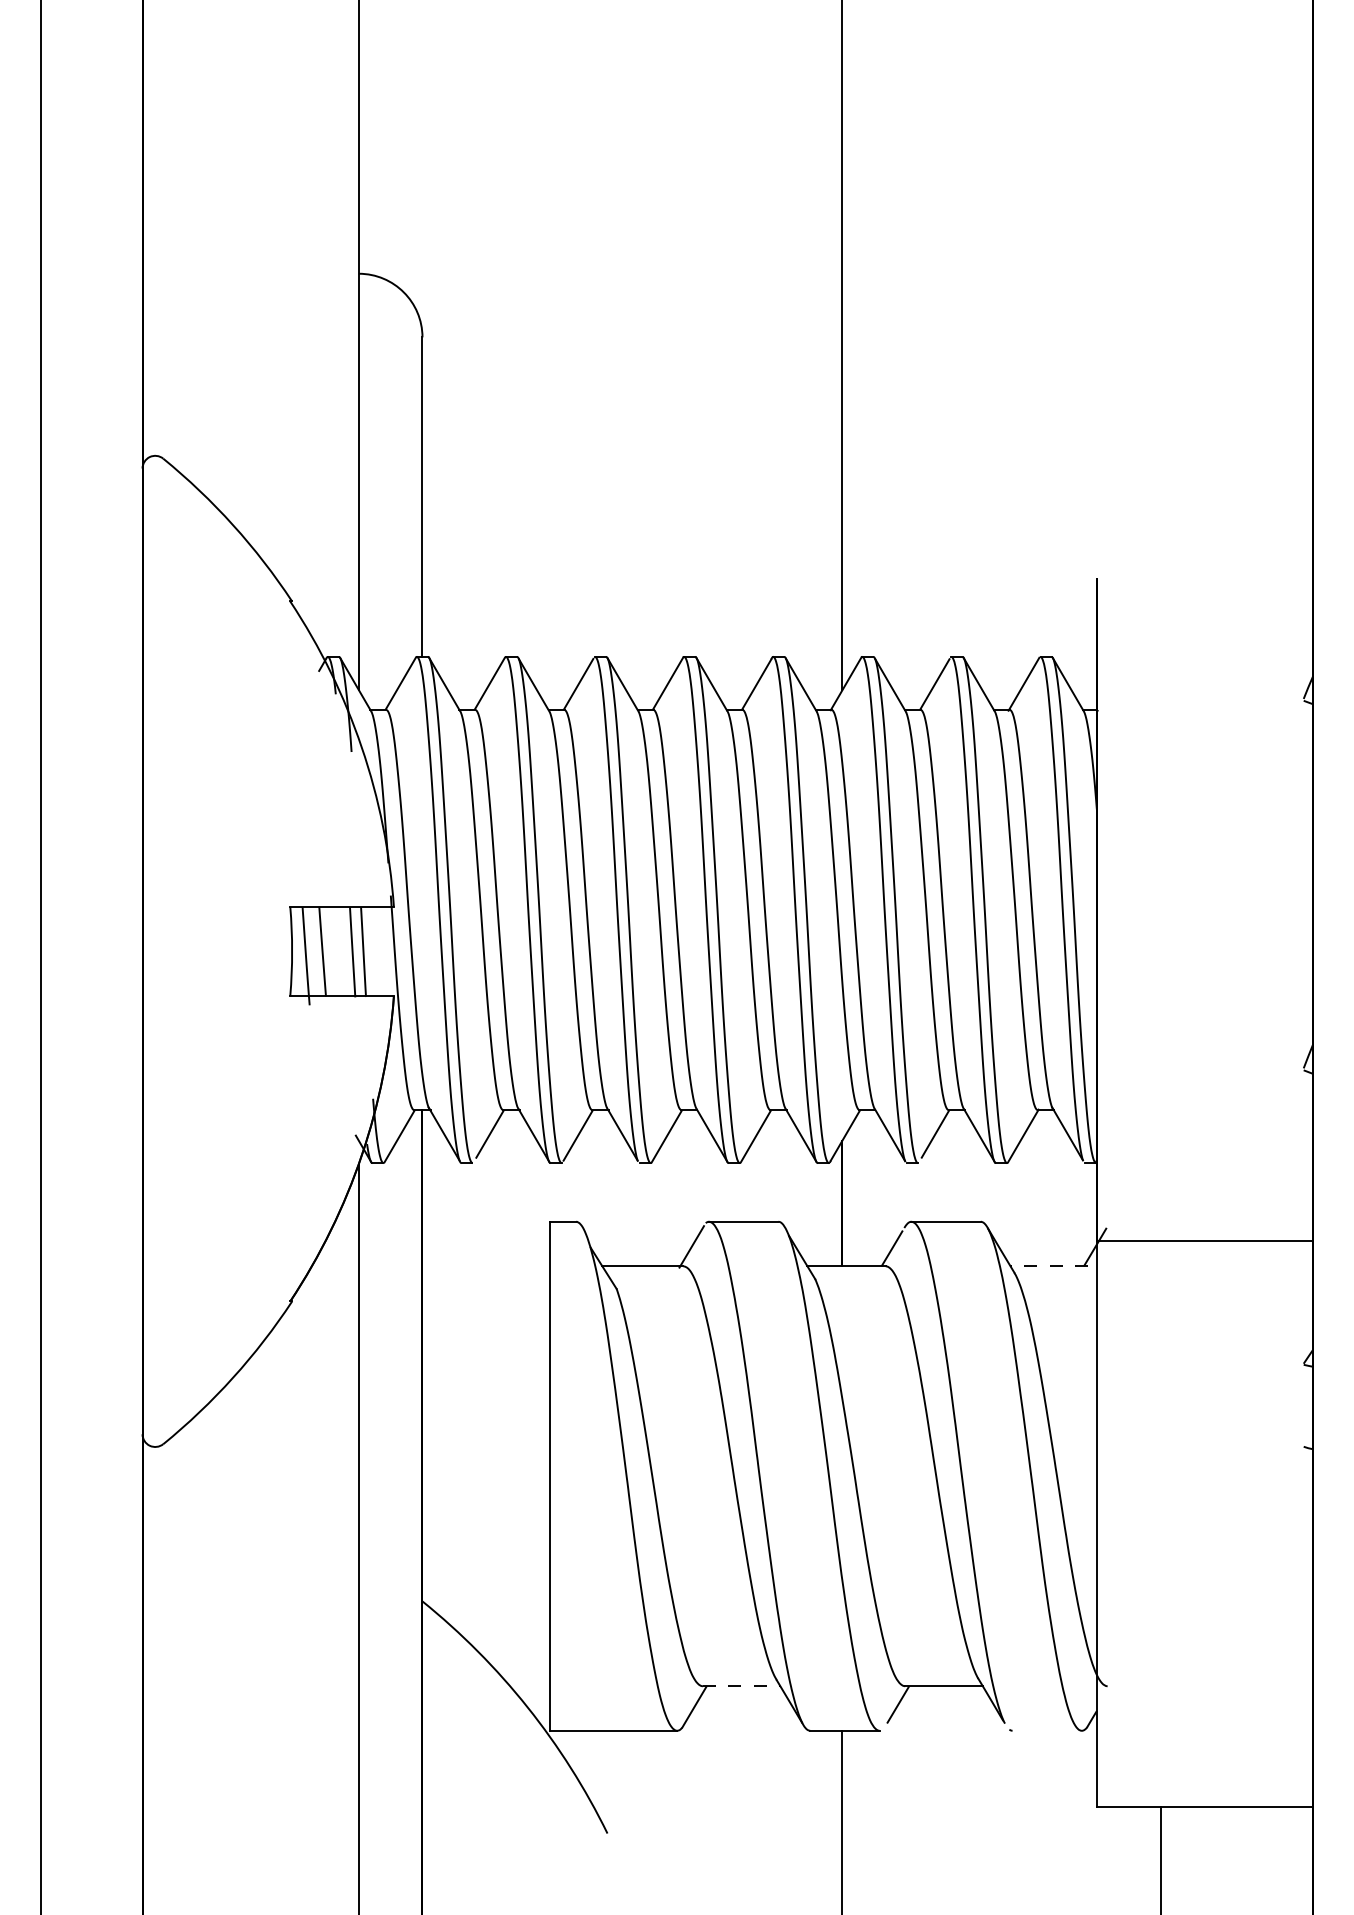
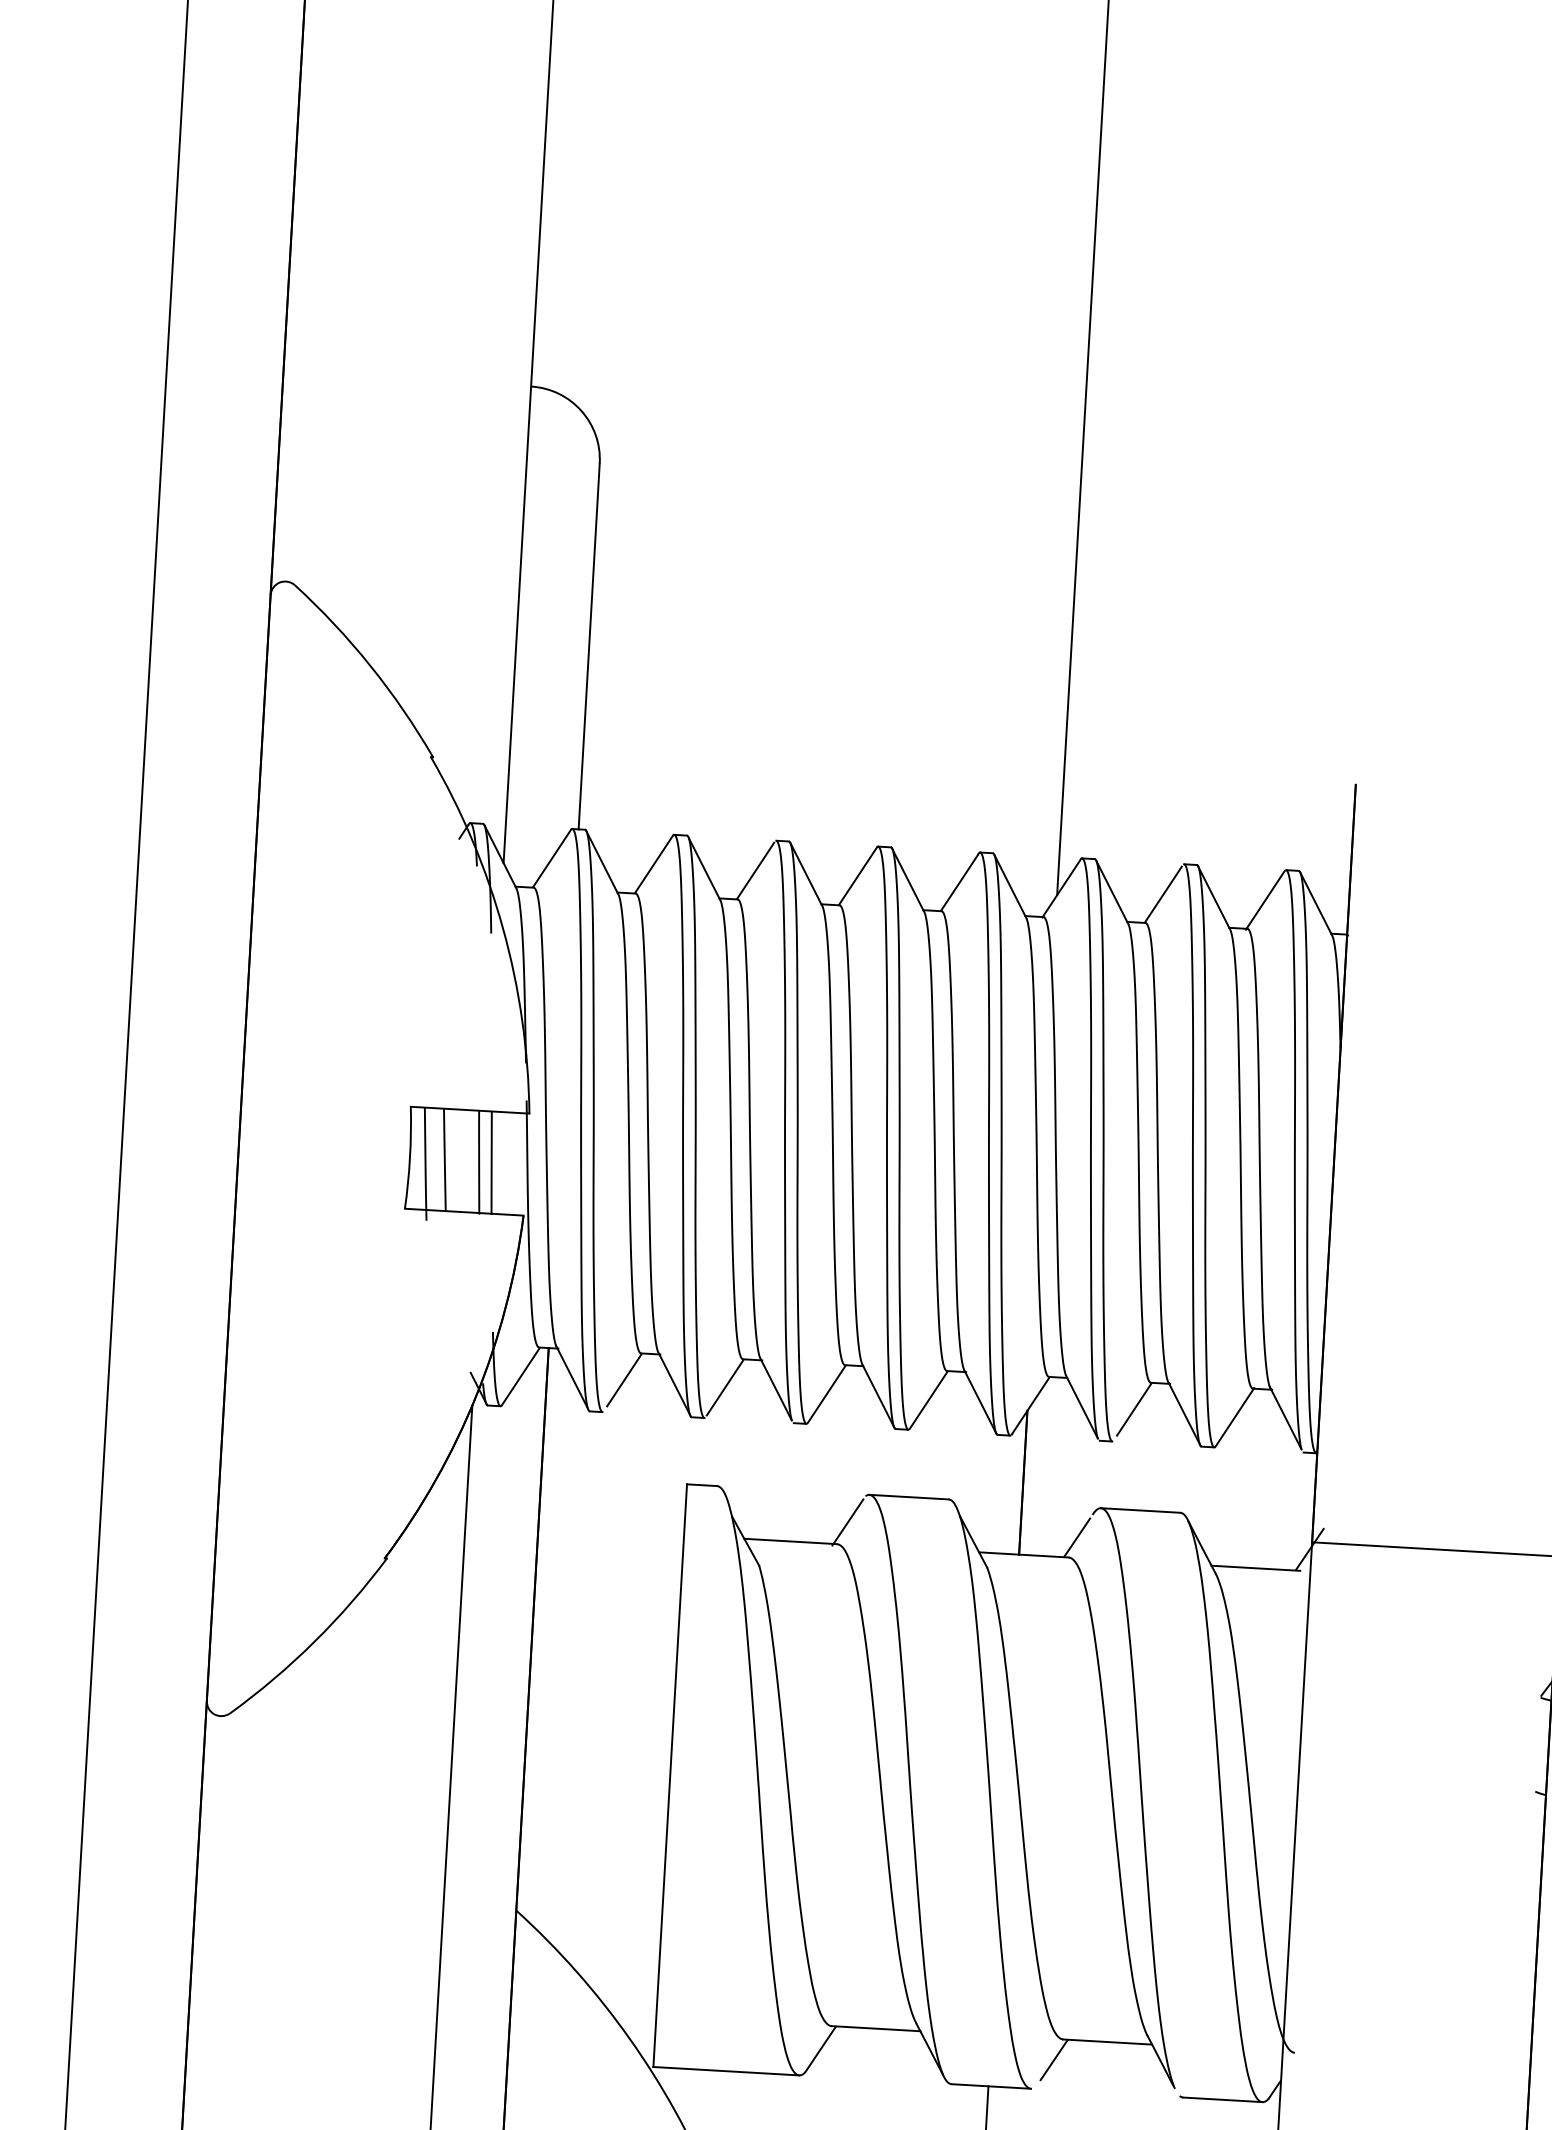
line: (1049, 1266) -> (1256, 1568), dashed -> solid
line: (741, 1686) -> (875, 2028), dashed -> solid
line: (1046, 1730) -> (1222, 2099), added

